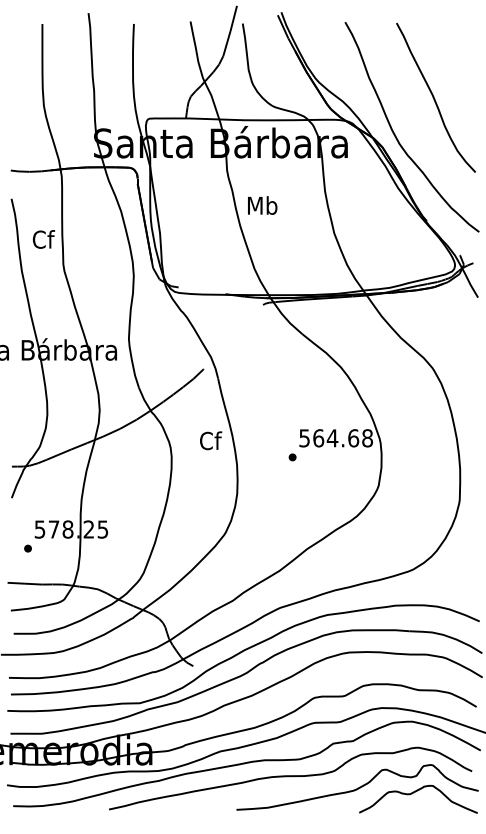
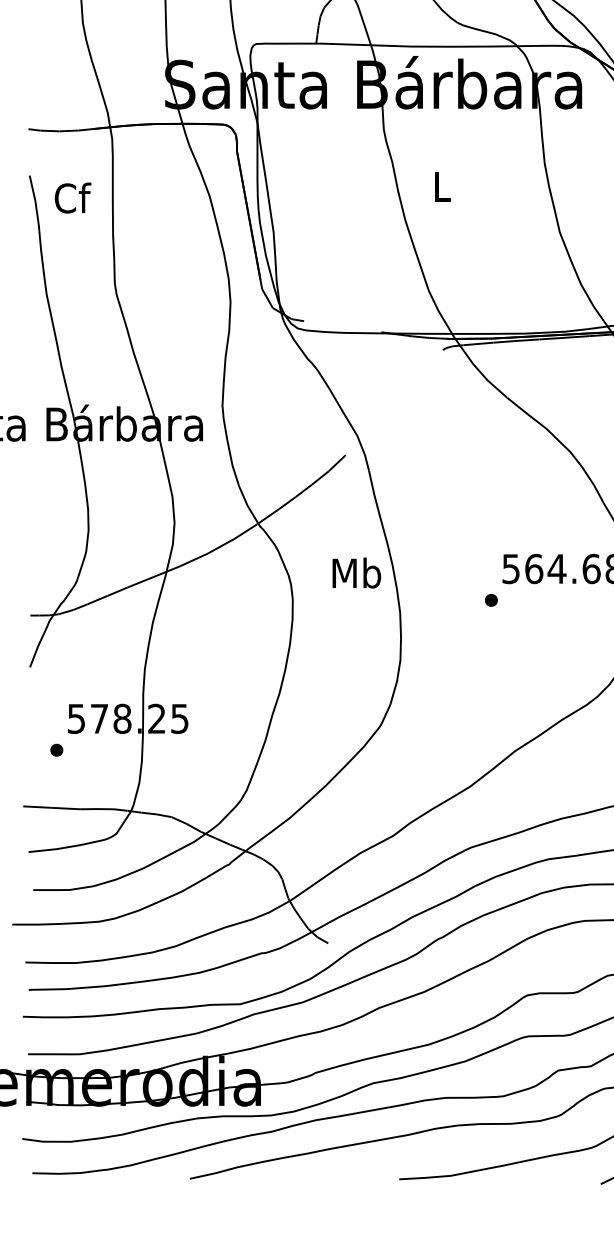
text: (262, 205) -> (441, 186), Mb -> L
text: (43, 239) -> (72, 198), moved
text: (210, 440) -> (356, 572), Cf -> Mb

